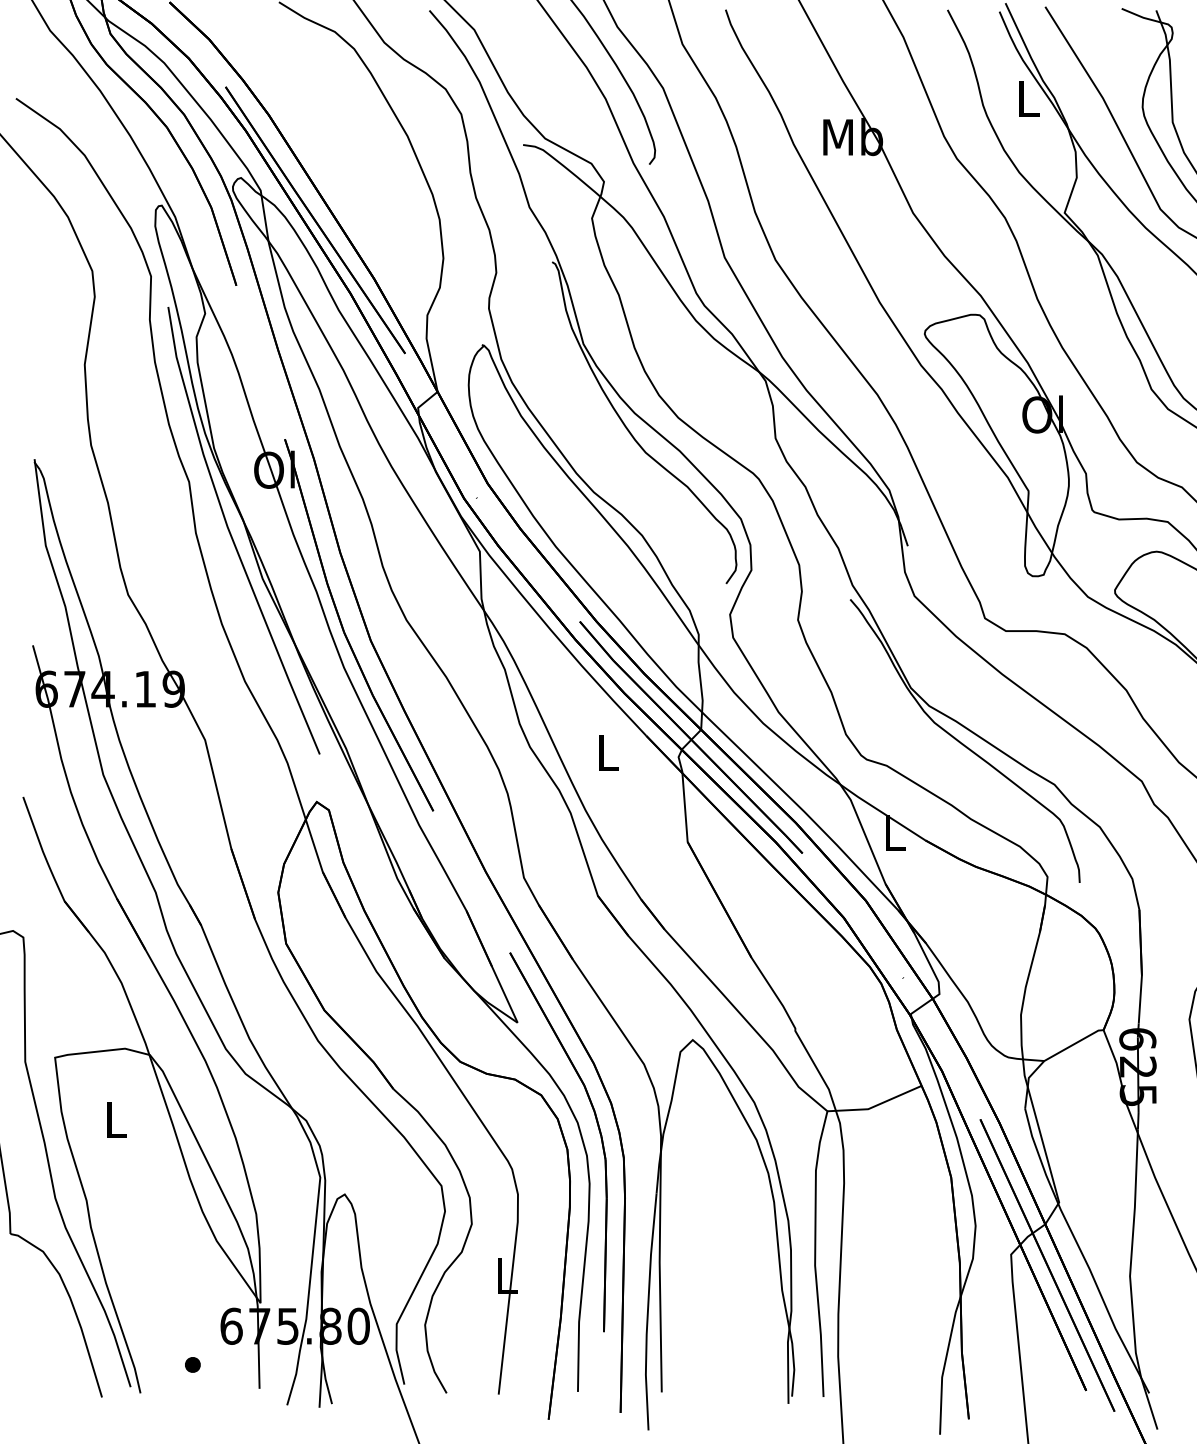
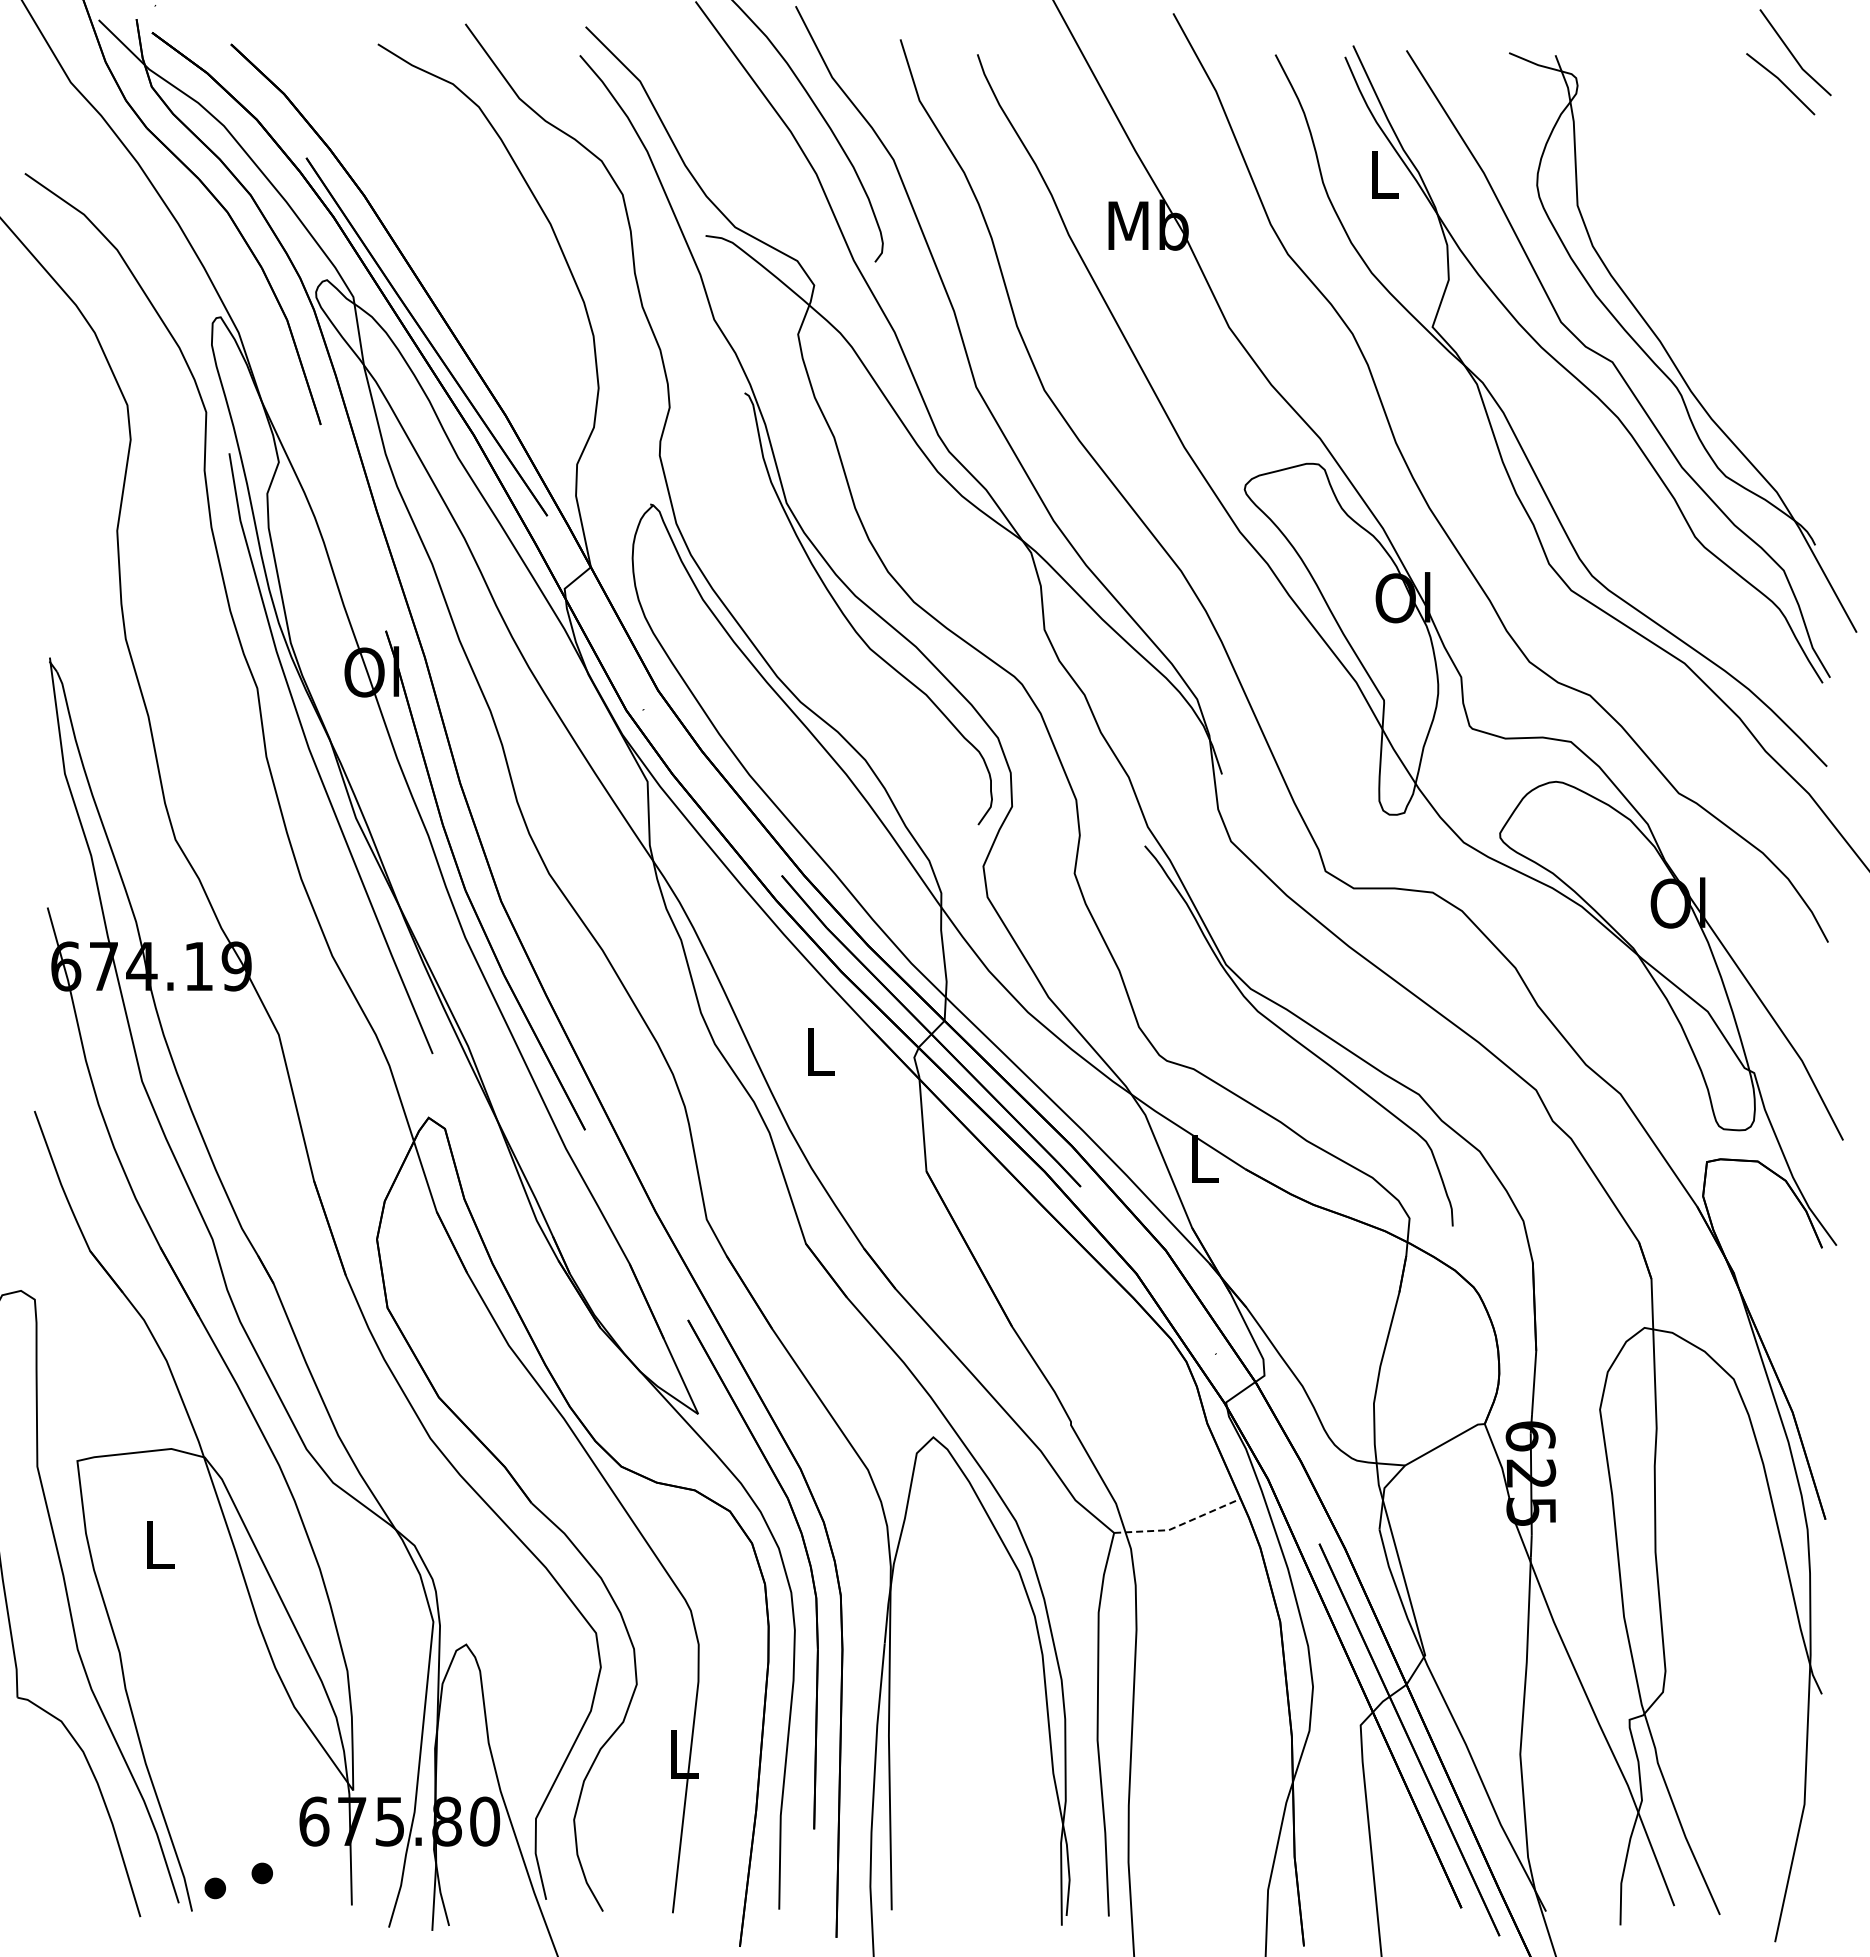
line: (876, 1105) -> (1179, 1525), solid -> dashed
part: (157, 1376) -> (214, 1888), added

